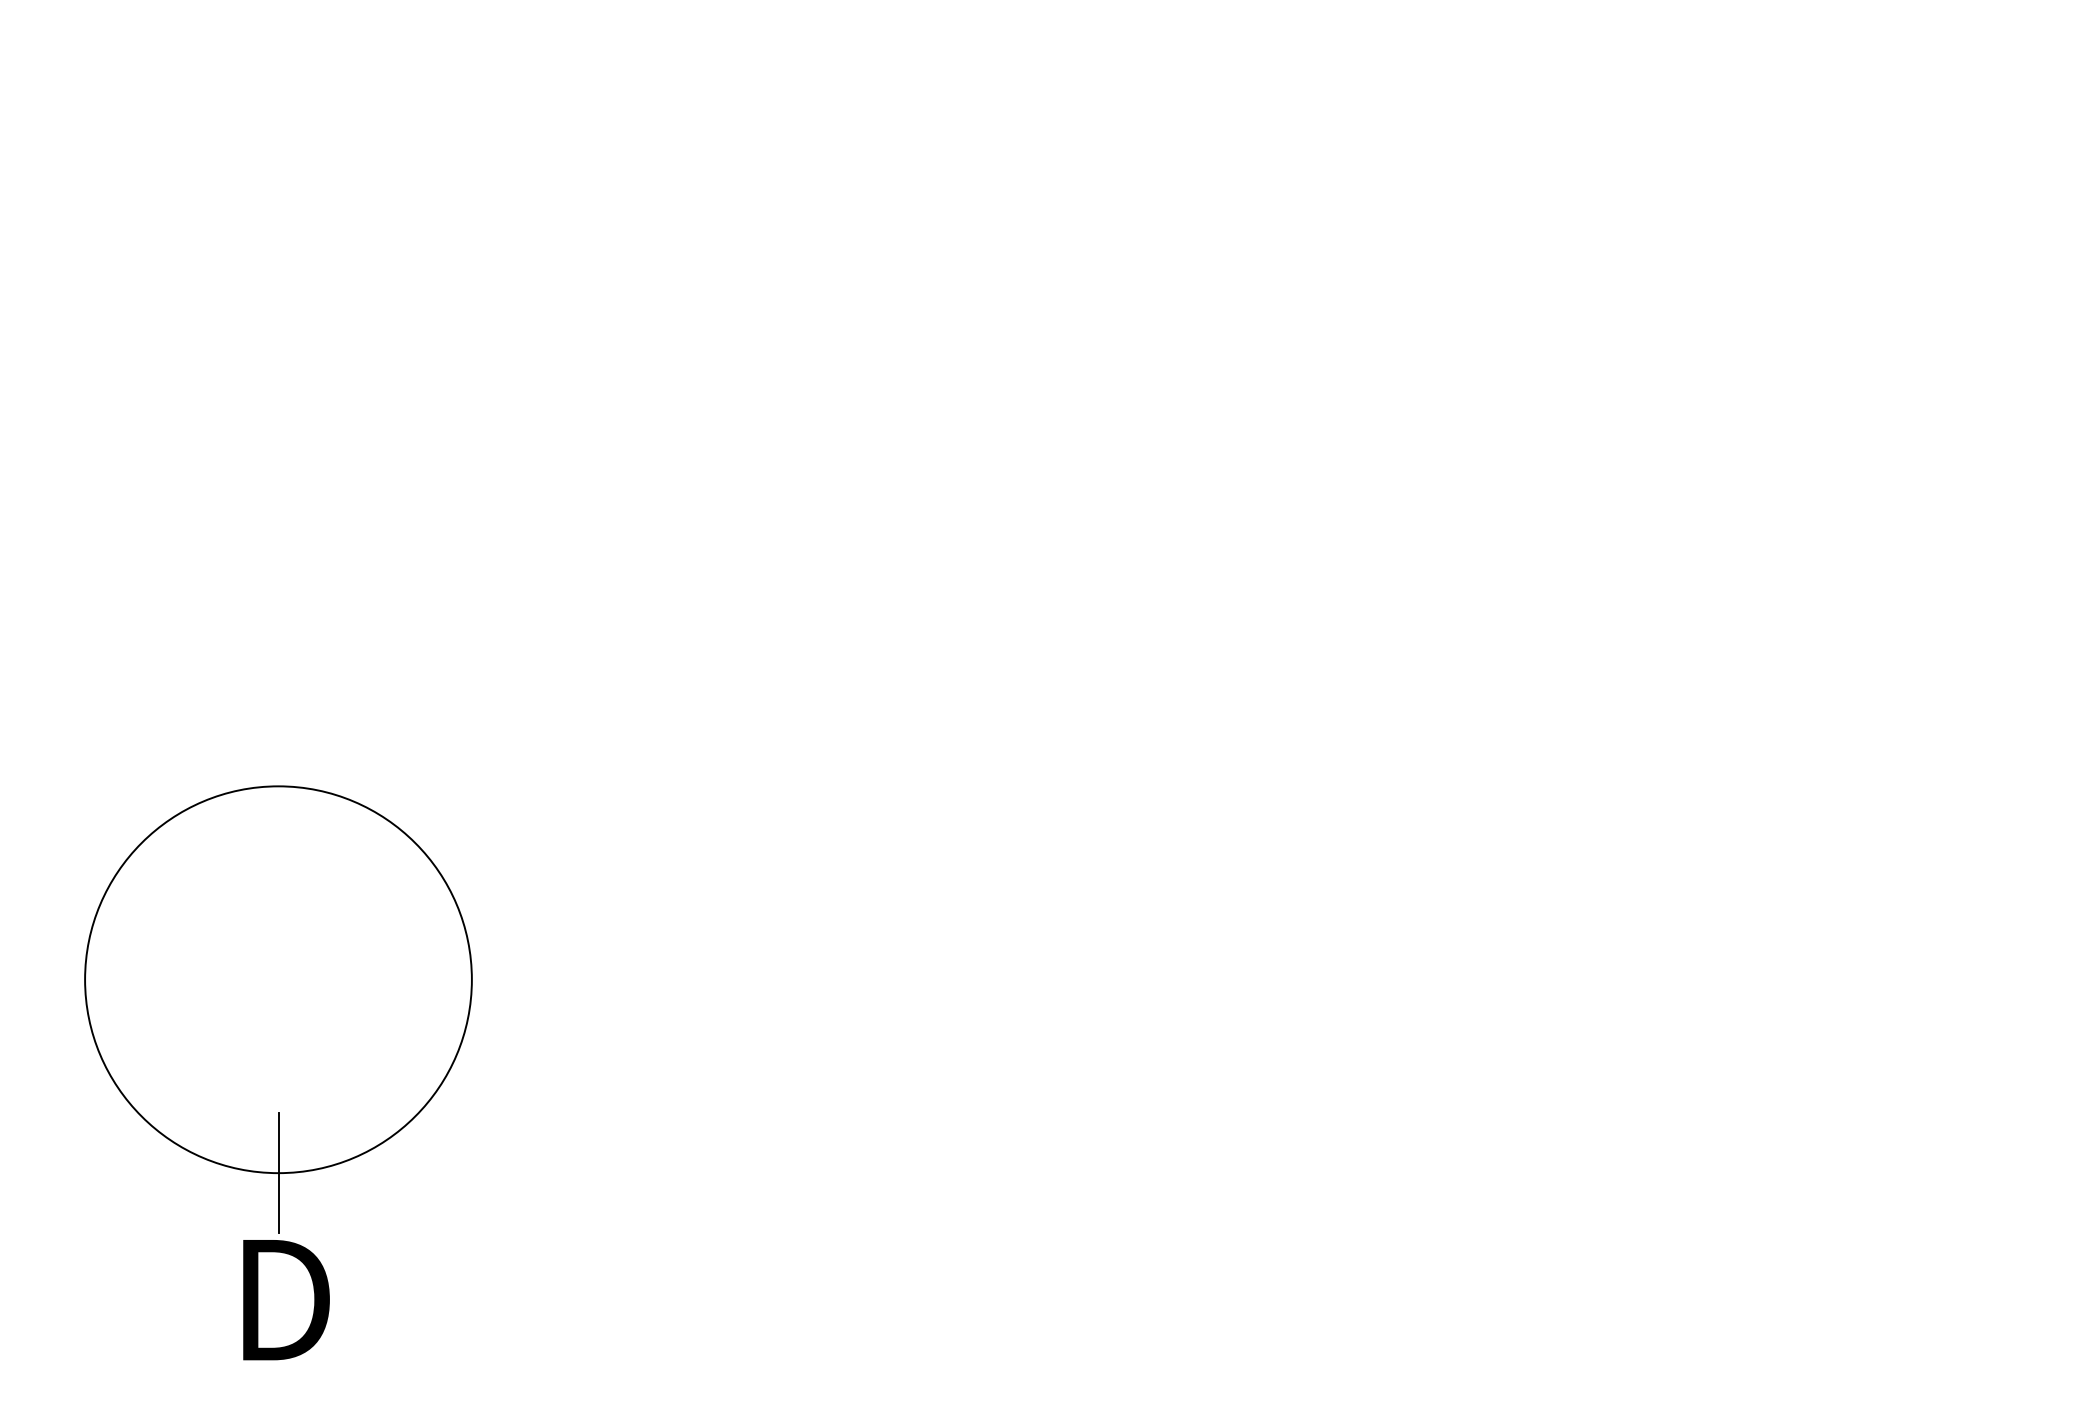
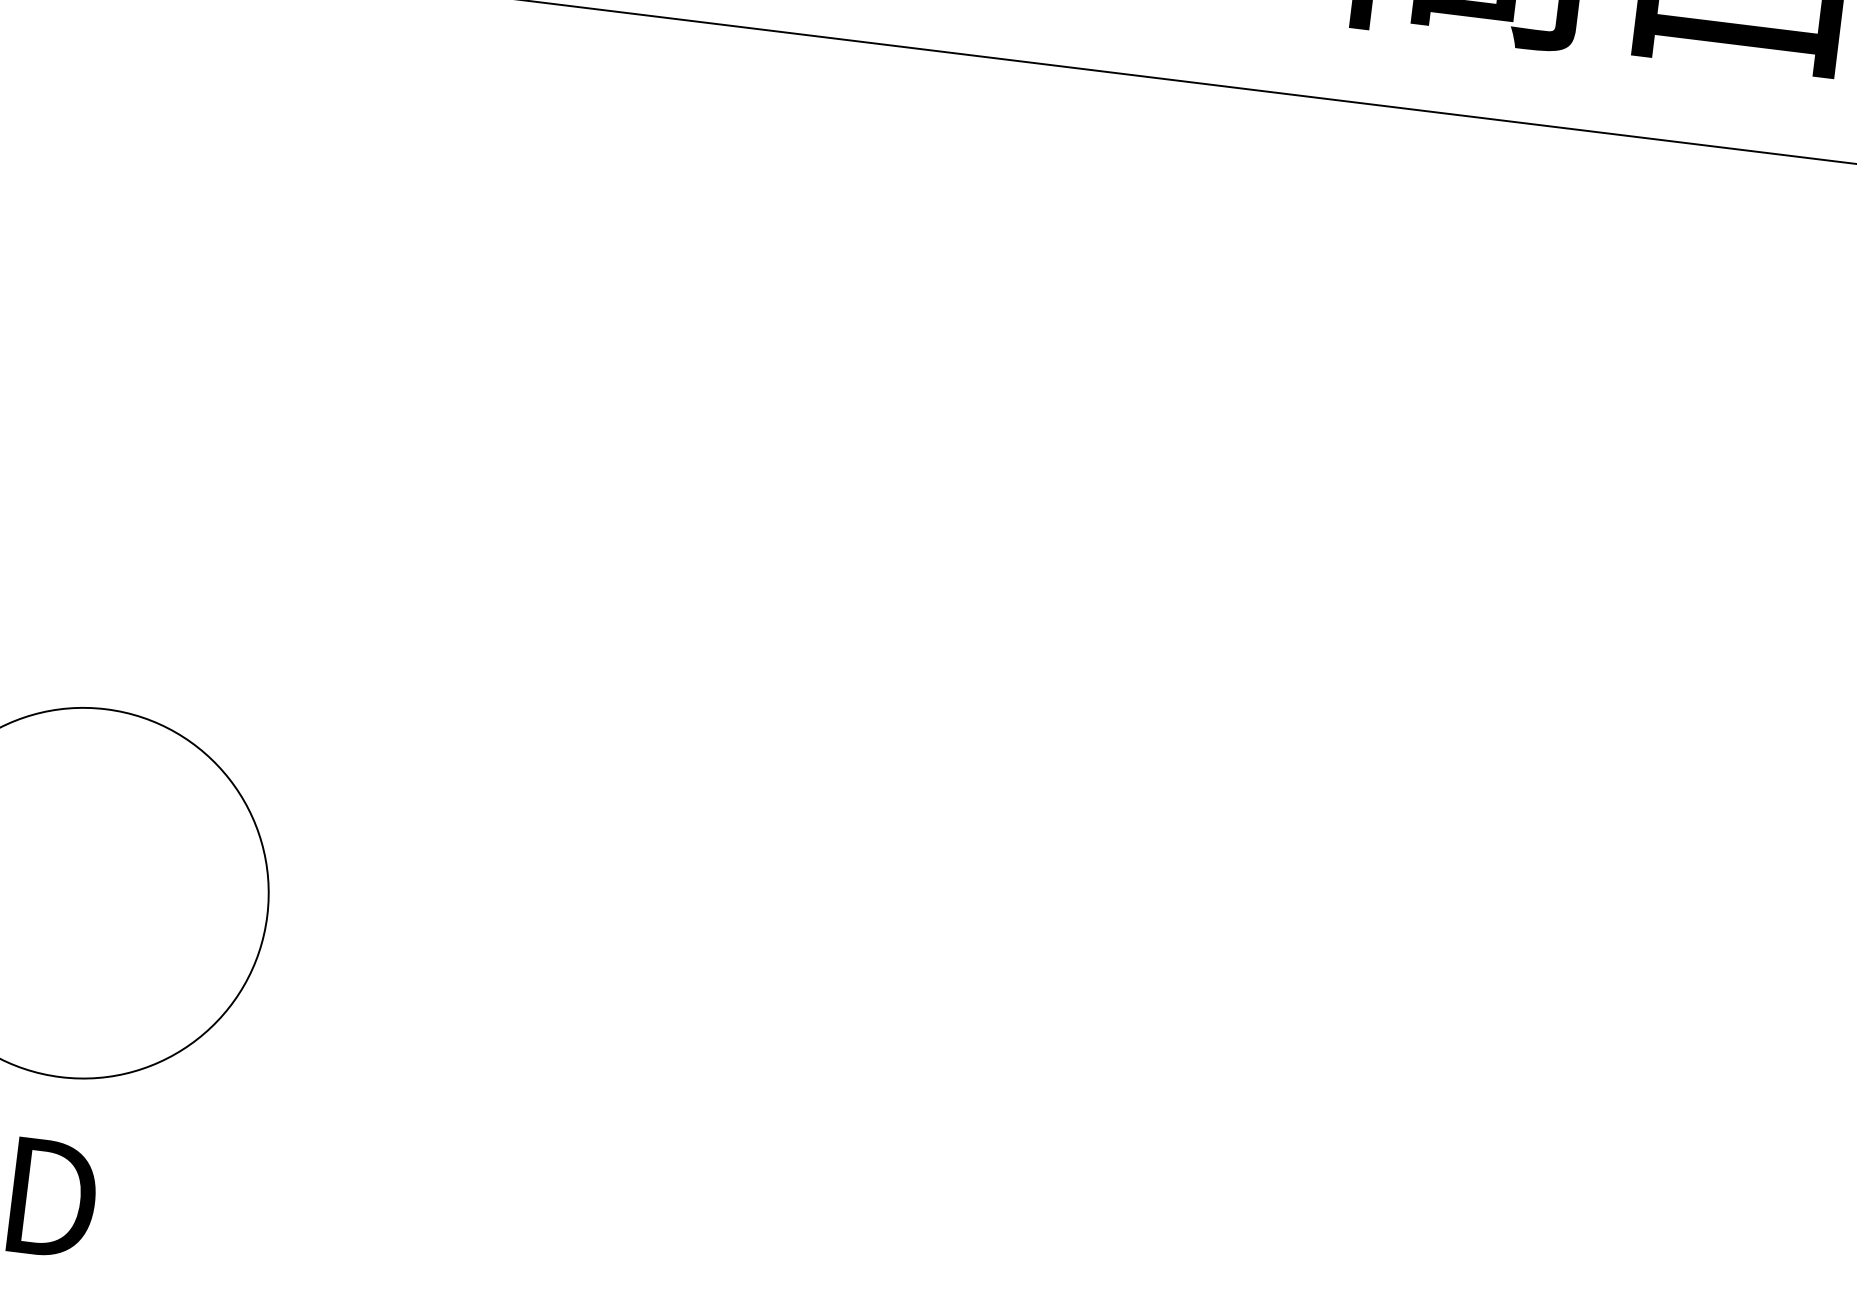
line: (278, 1172) -> (60, 1076), removed

